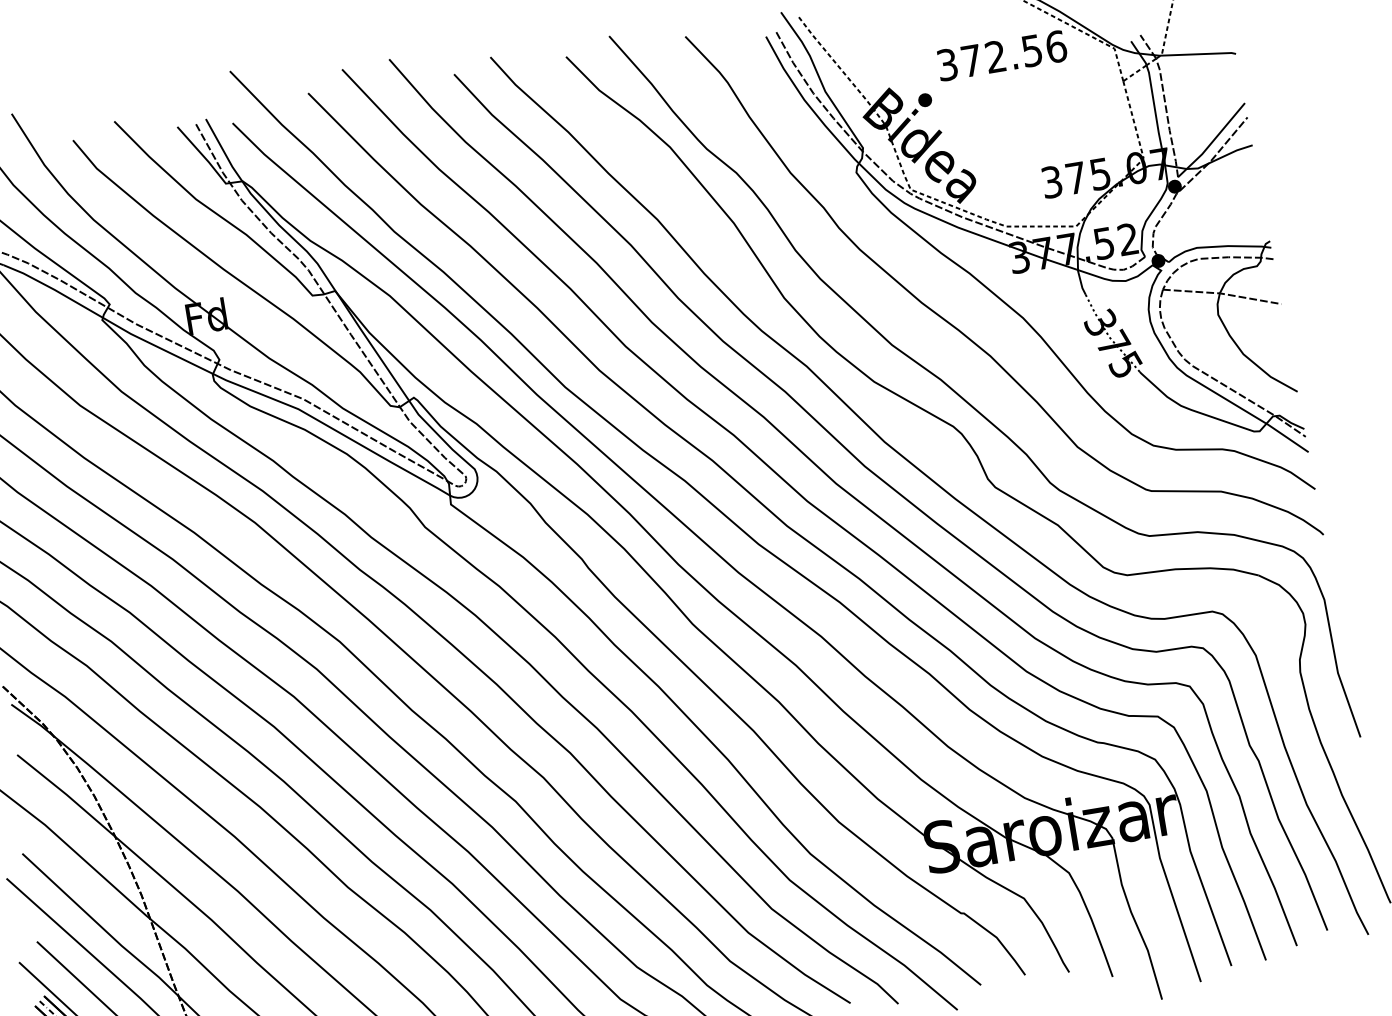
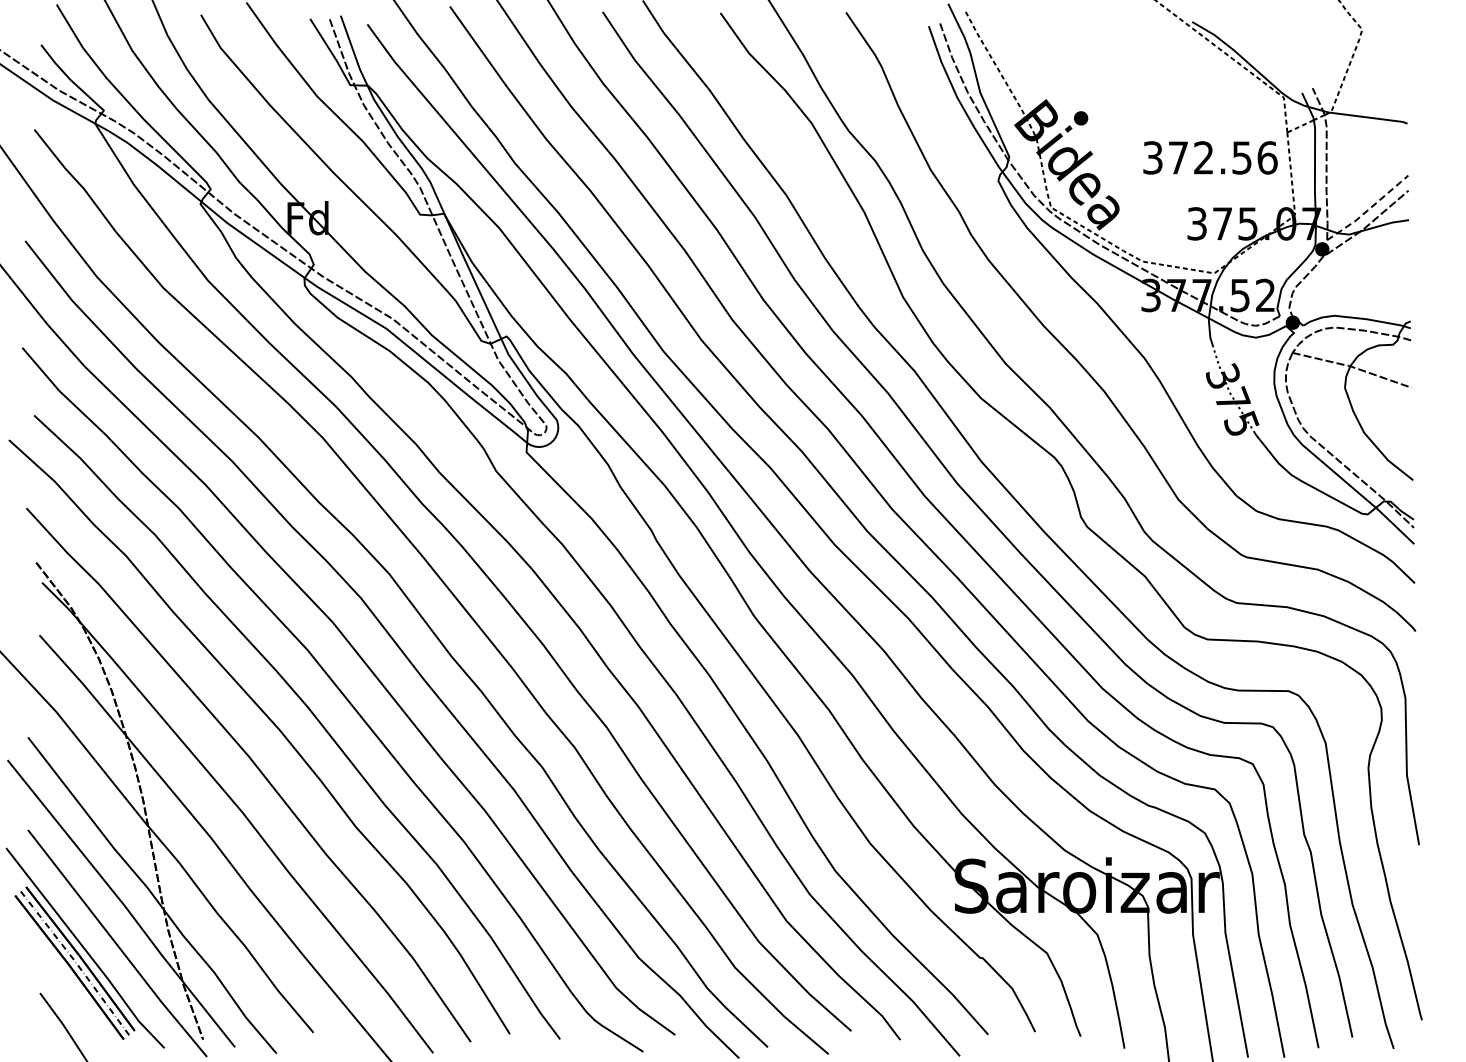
text: (1002, 55) -> (1210, 157), moved
line: (1212, 141) -> (1368, 209), solid -> dashed

